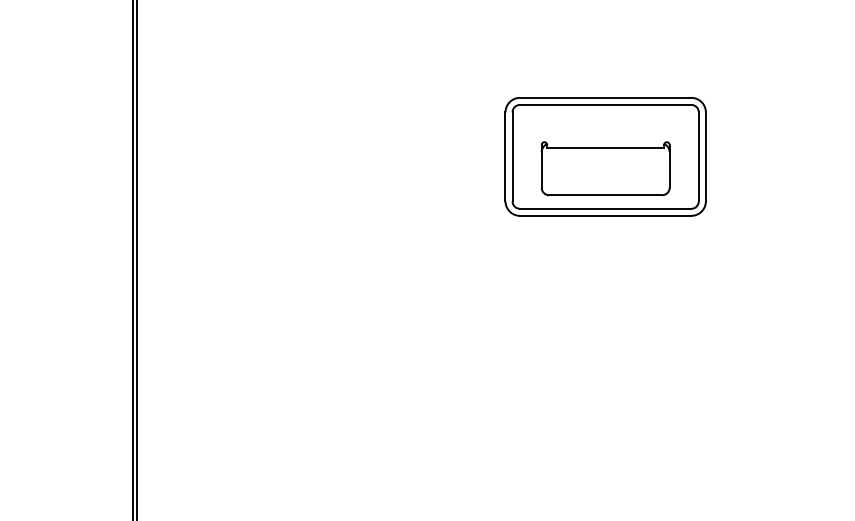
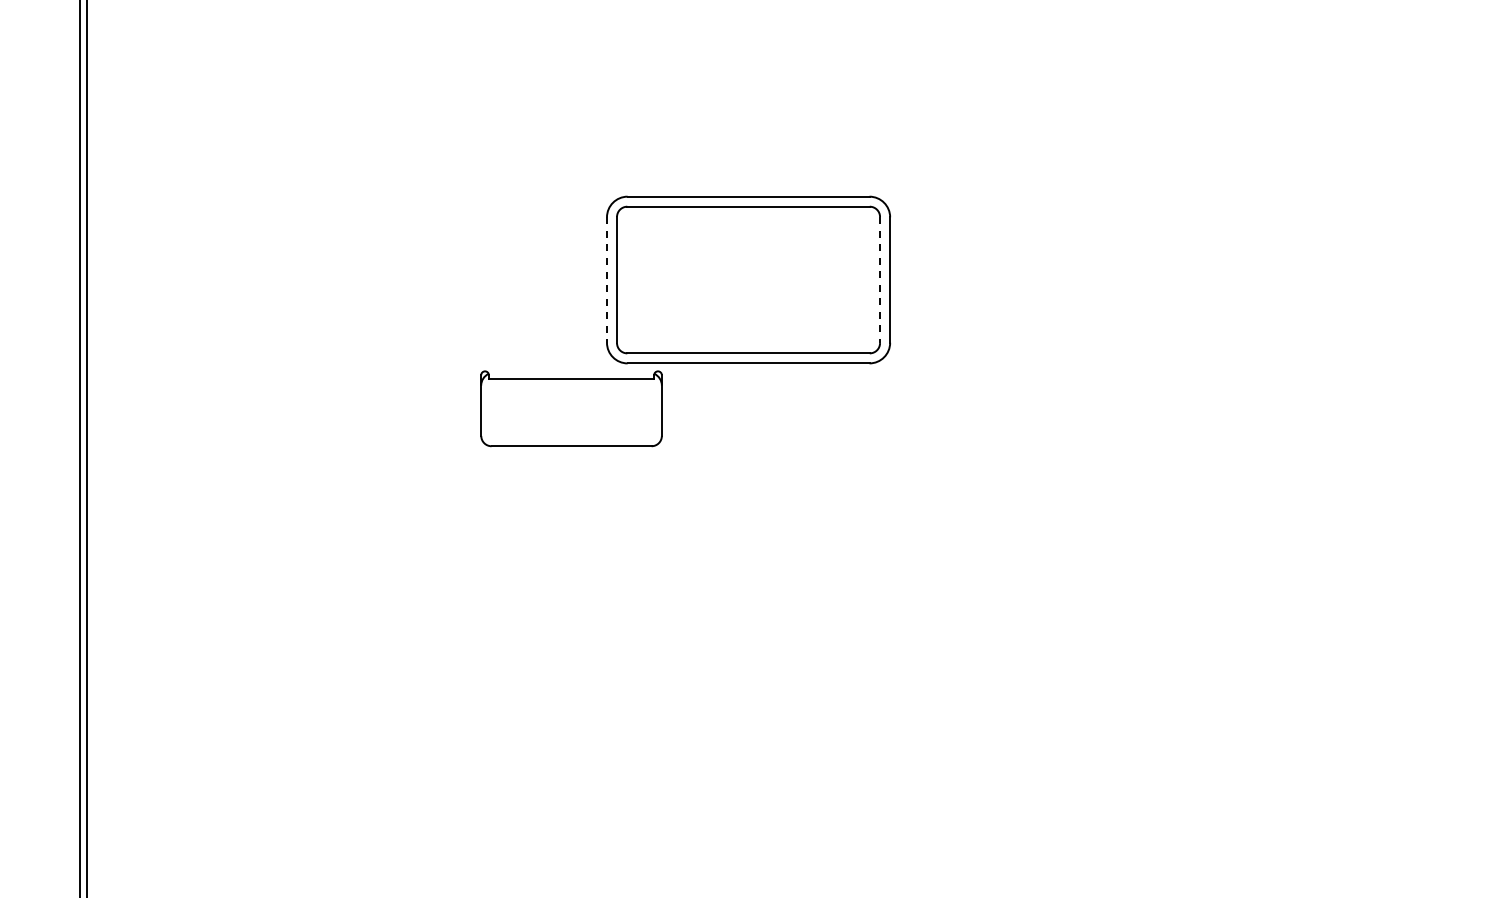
line: (505, 157) -> (606, 280), solid -> dashed
line: (699, 157) -> (880, 280), solid -> dashed
part: (605, 168) -> (571, 408), moved

